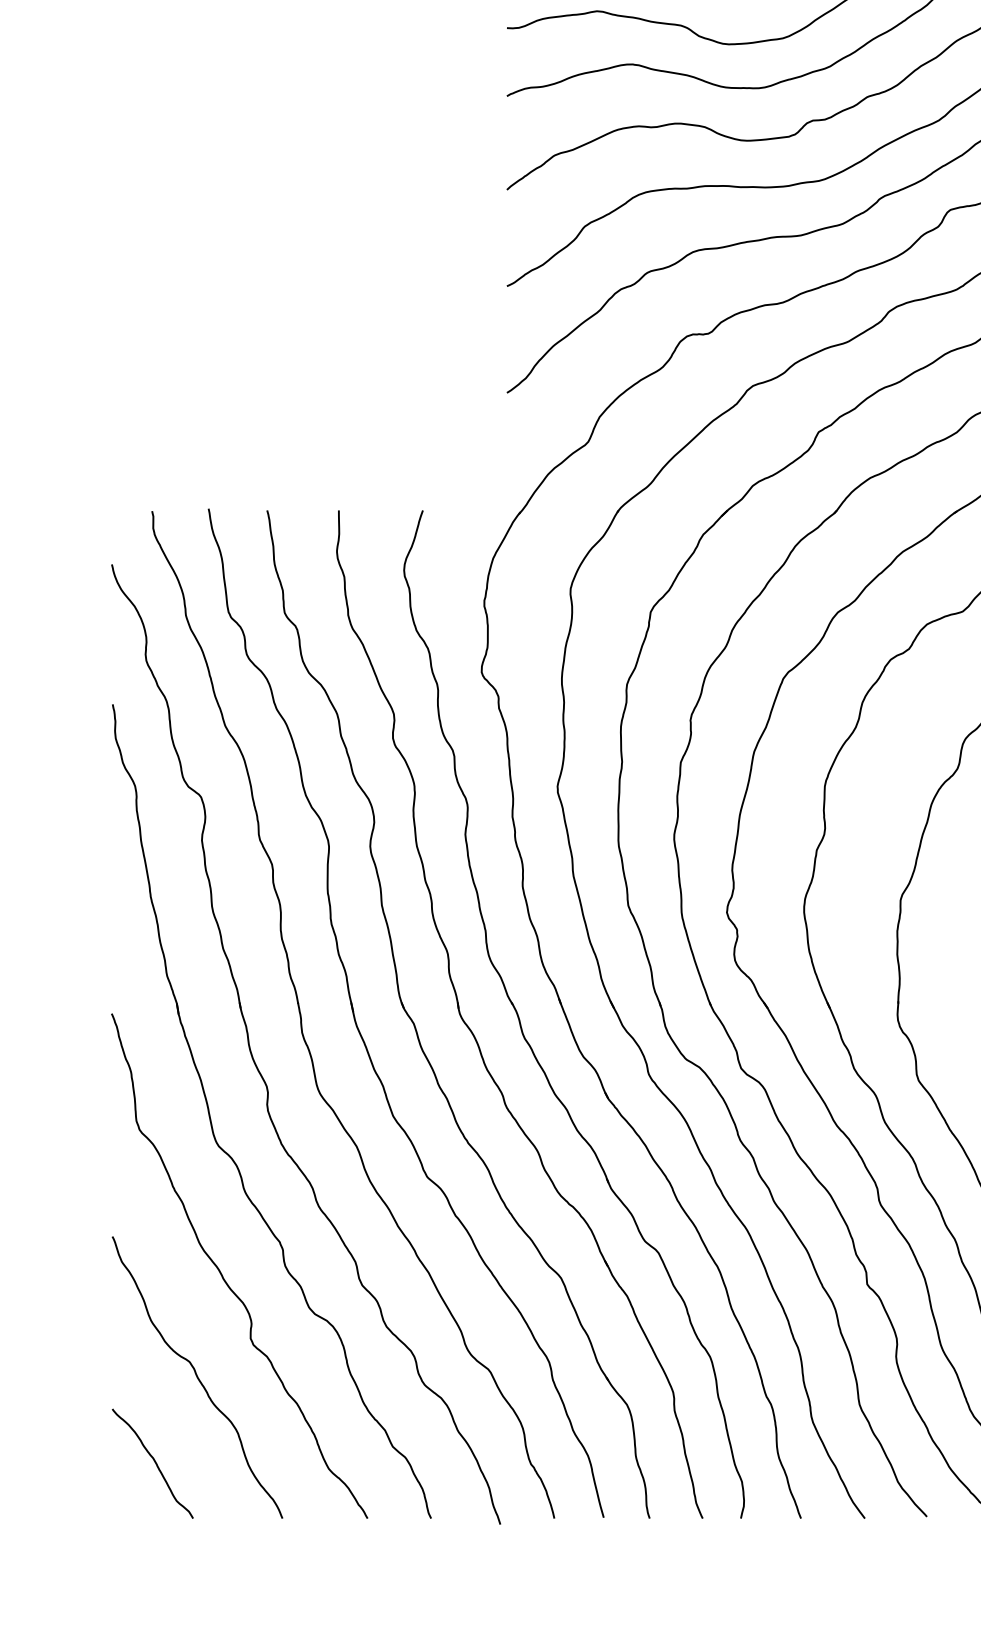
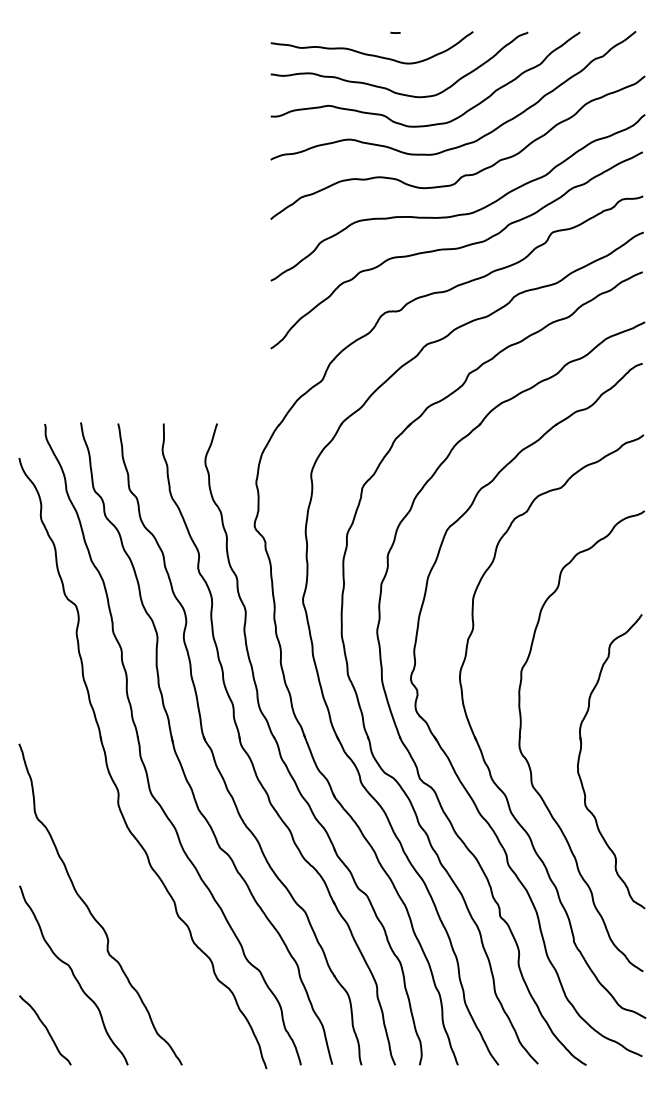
part: (212, 1121) -> (83, 812), removed

